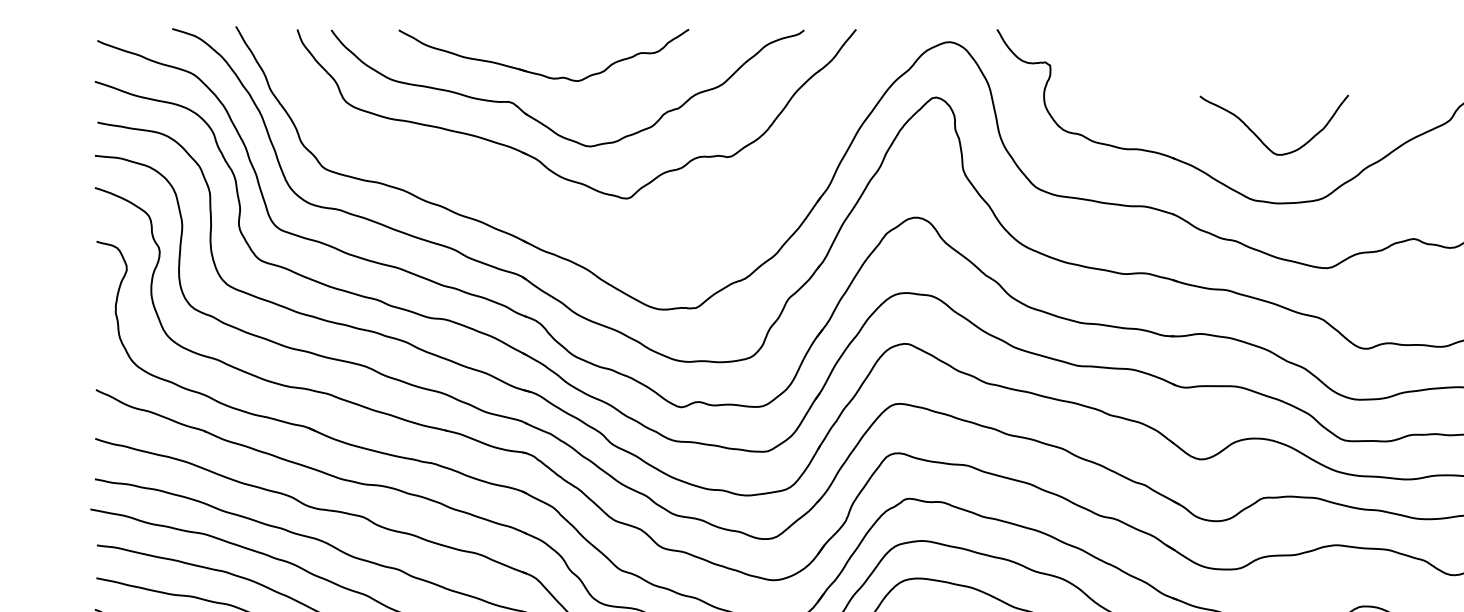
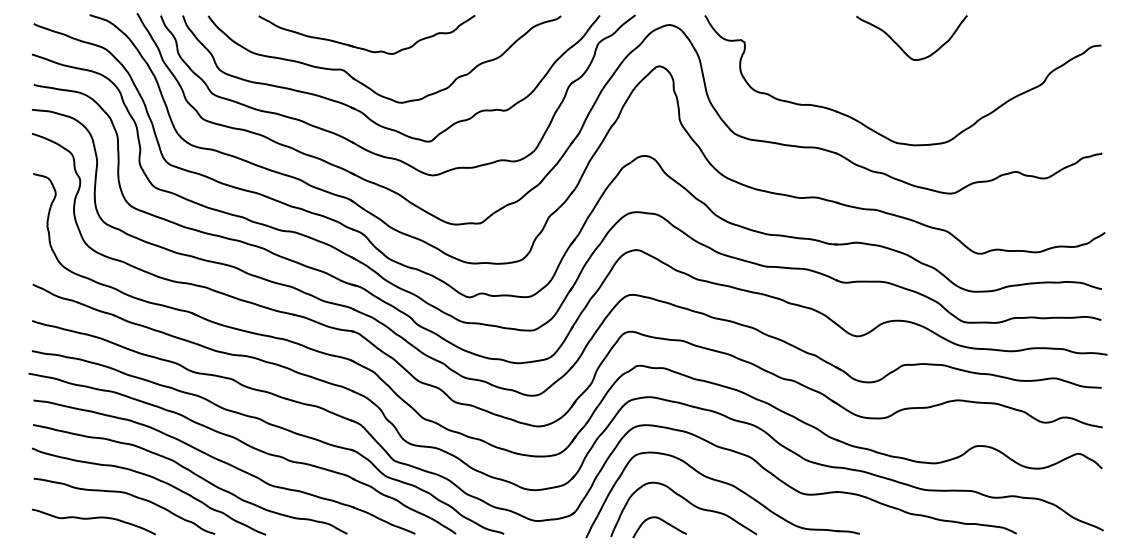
curve: (1260, 138) -> (901, 47), moved
part: (558, 214) -> (377, 153), added

